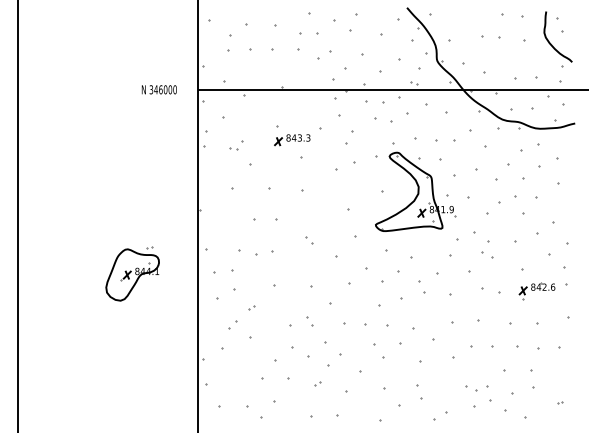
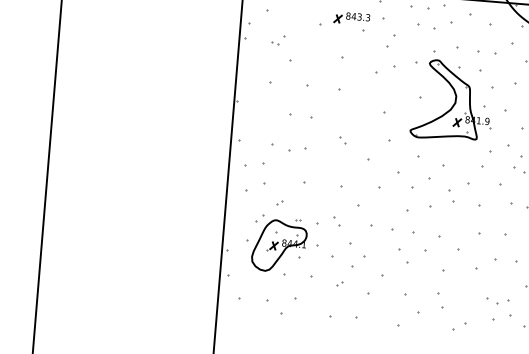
part: (292, 140) -> (352, 18), moved
part: (132, 273) -> (279, 244), moved

